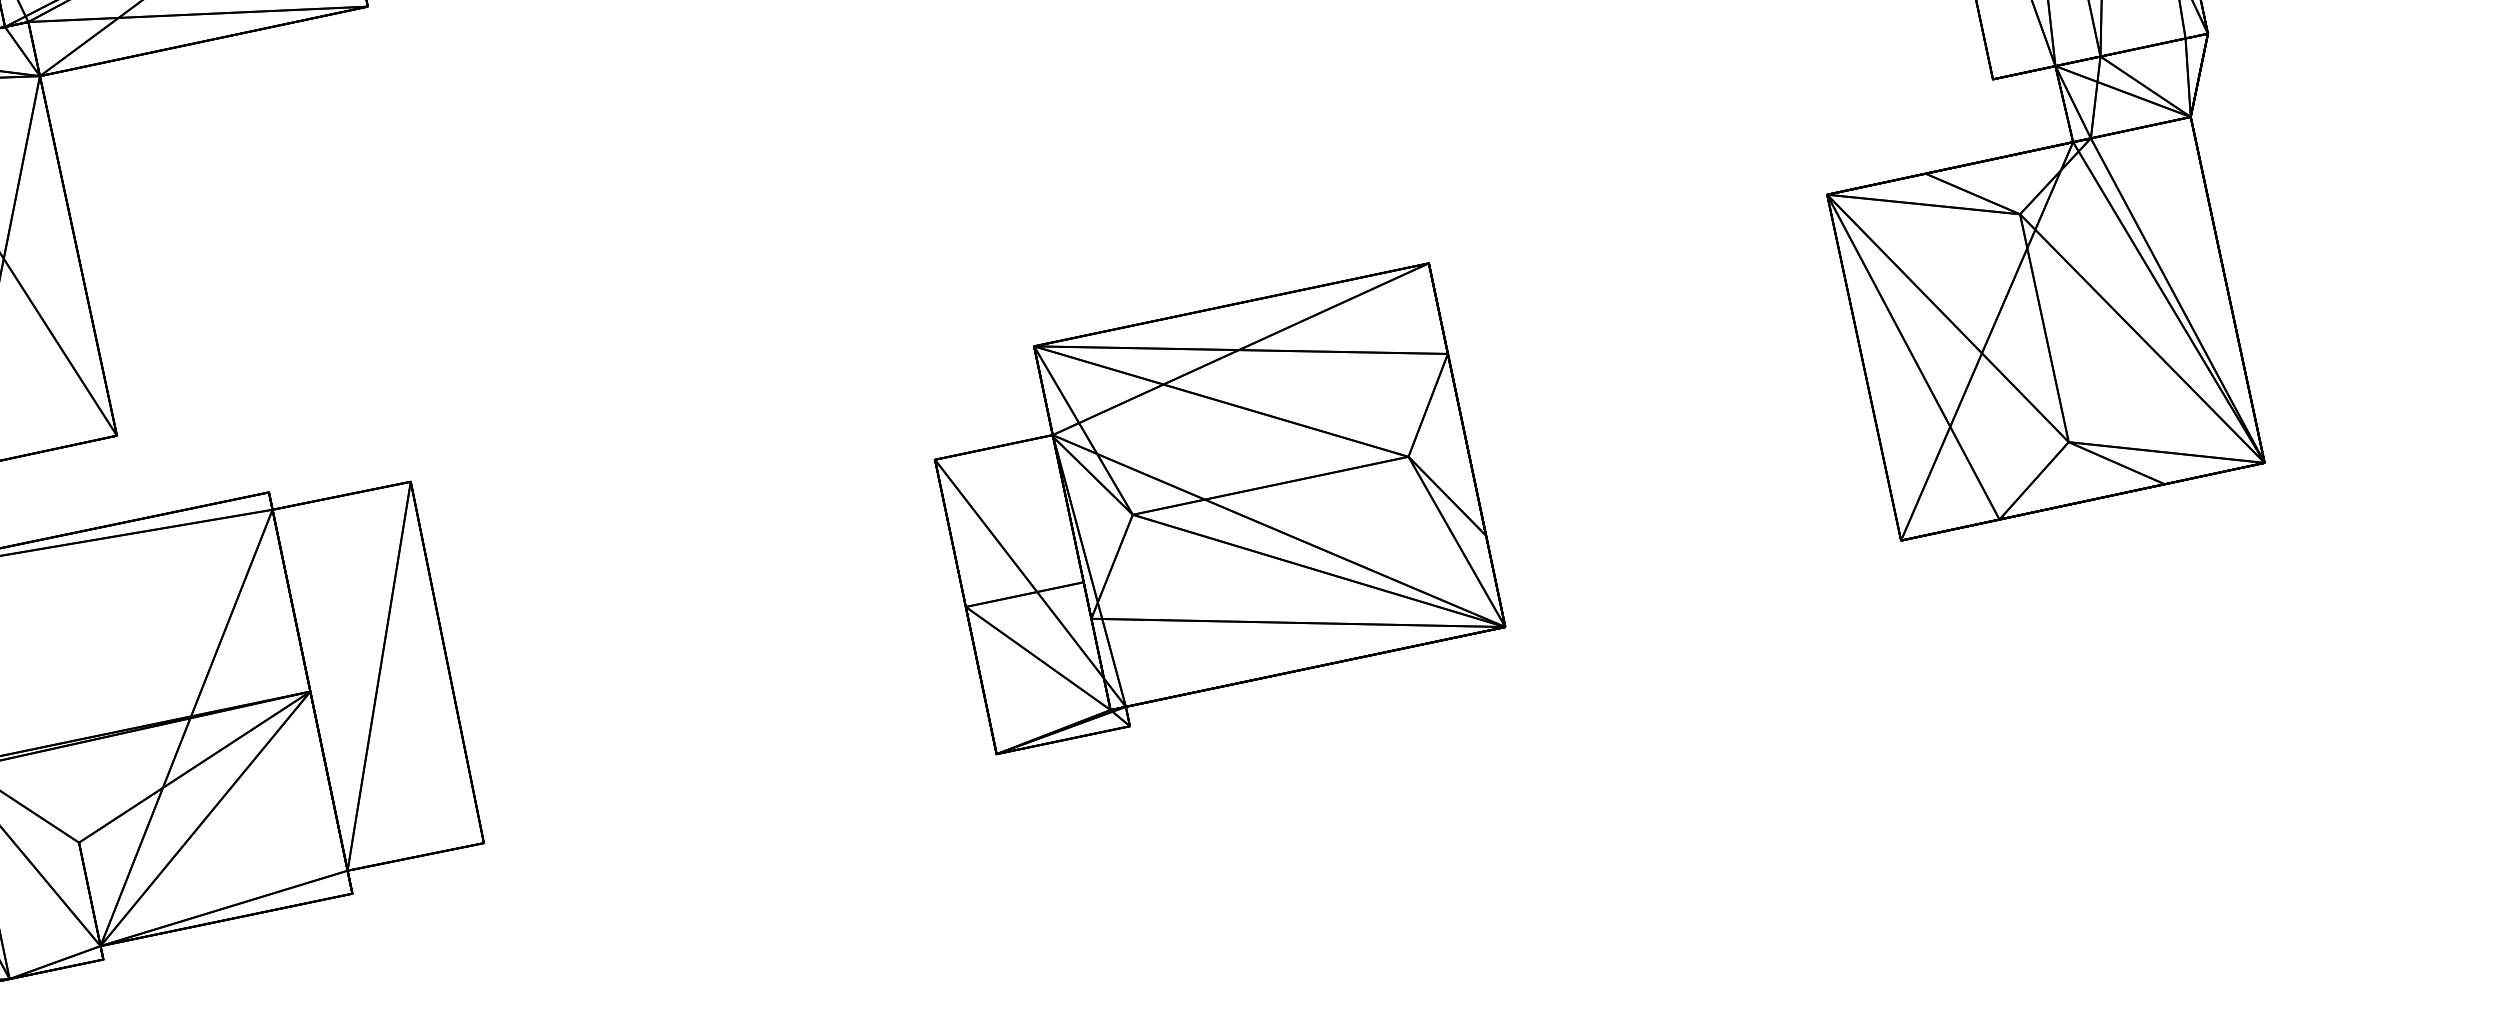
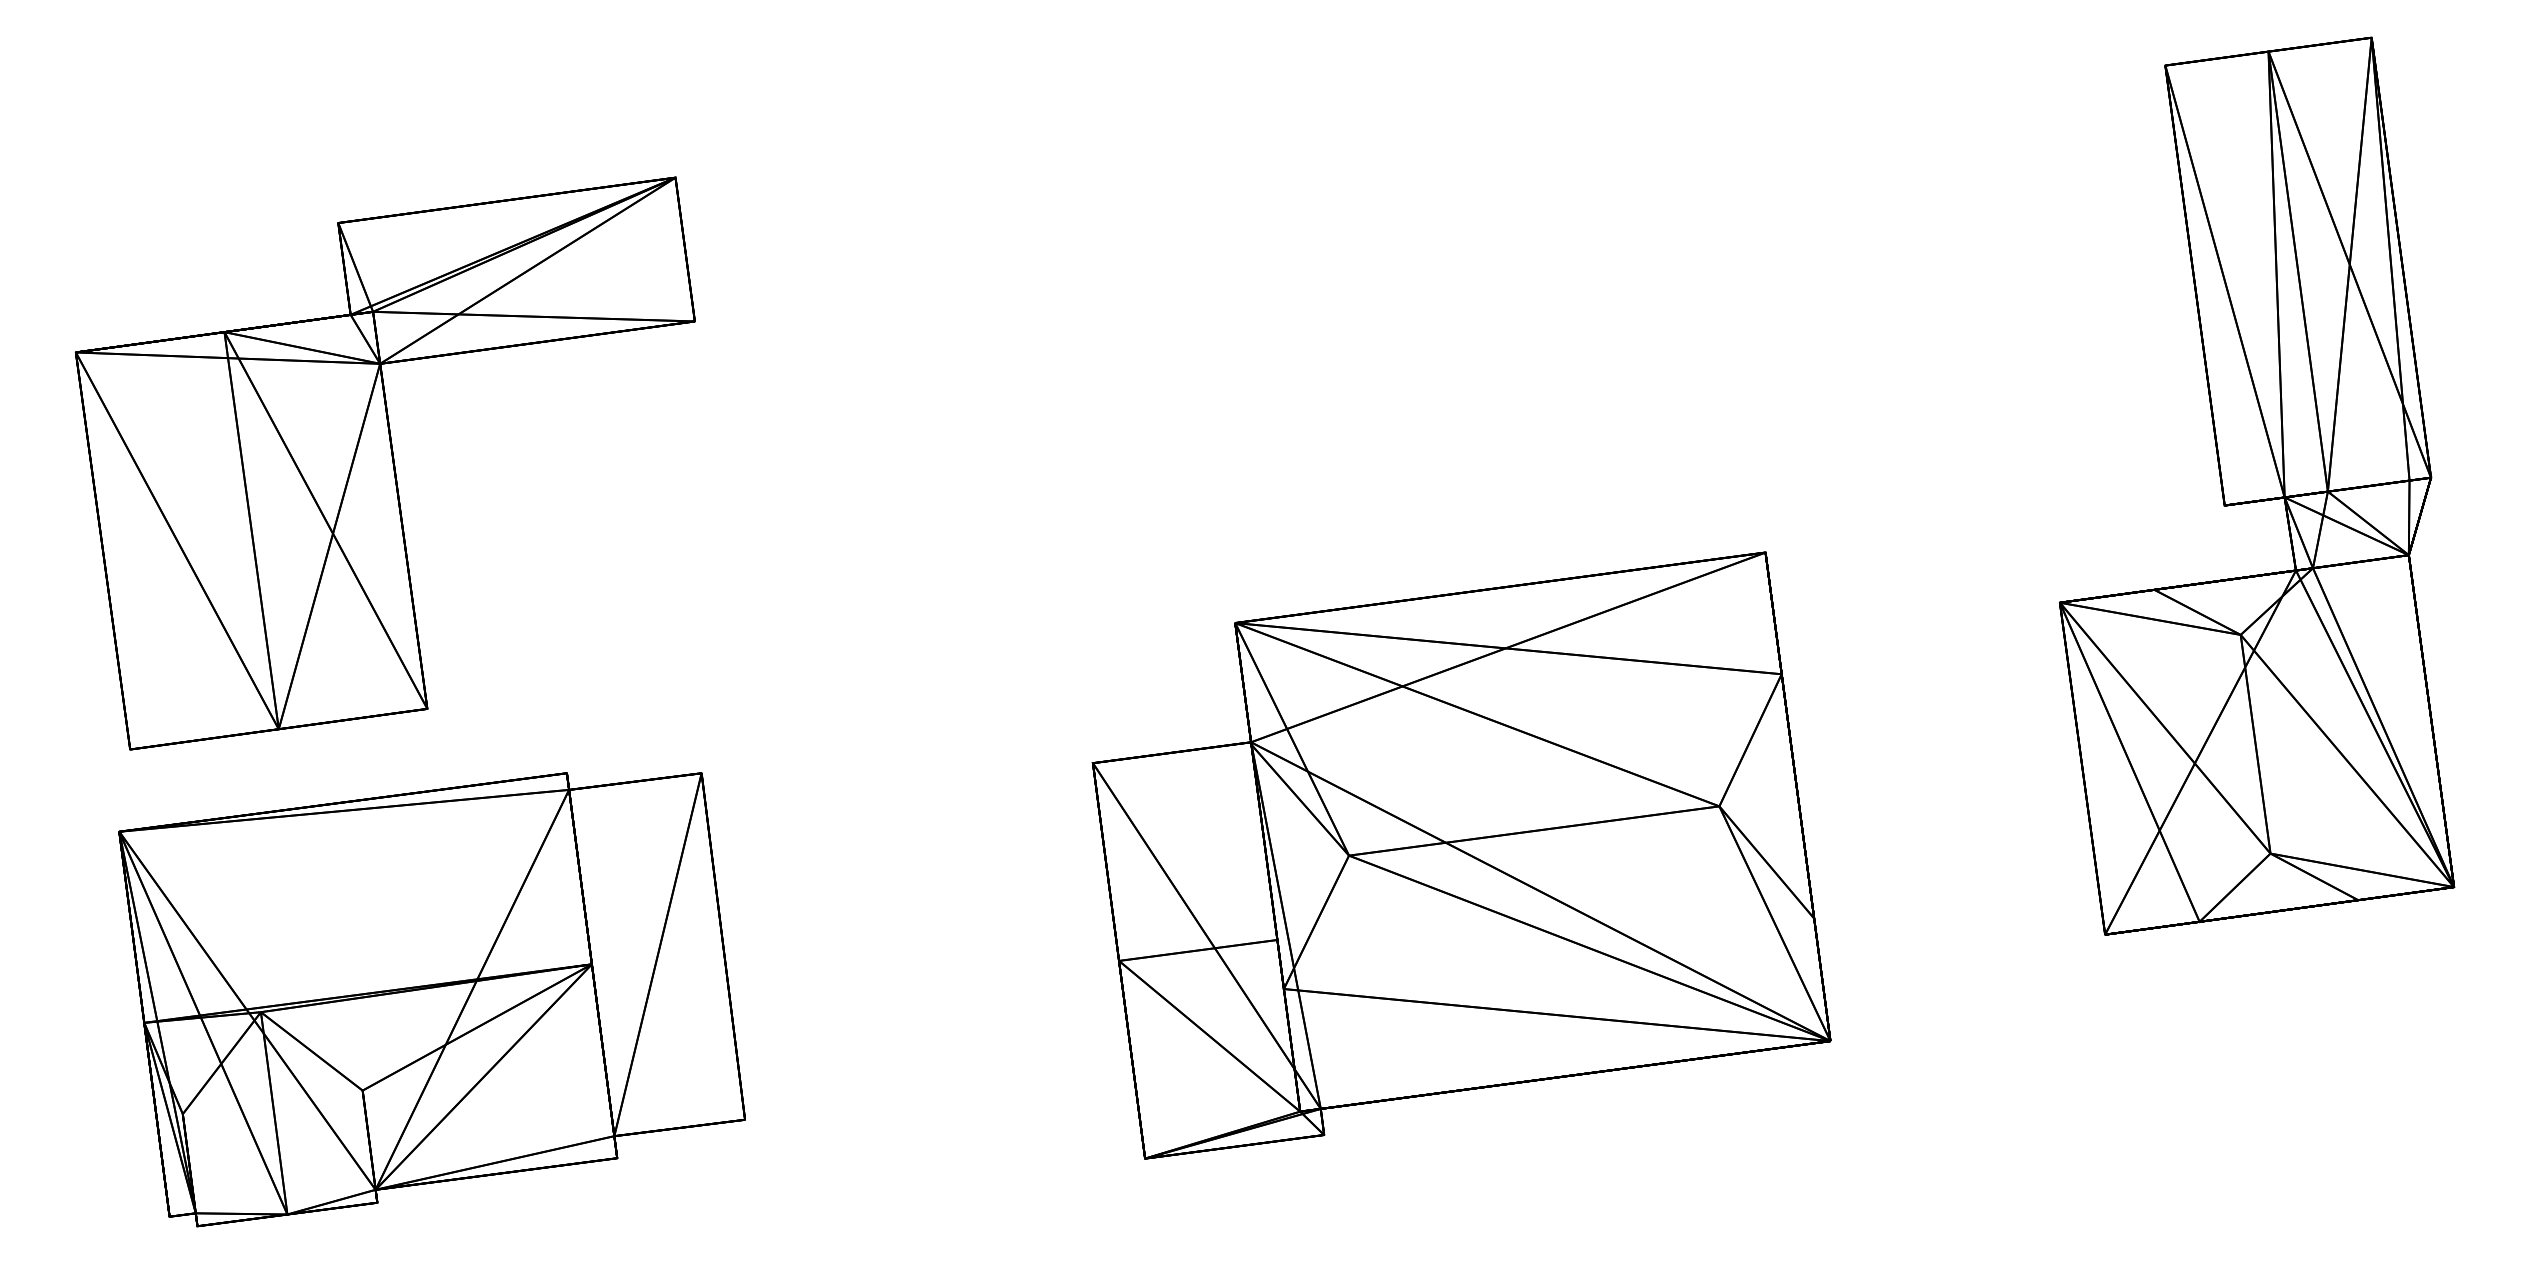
part: (1217, 508) -> (1461, 855), size x1.4

